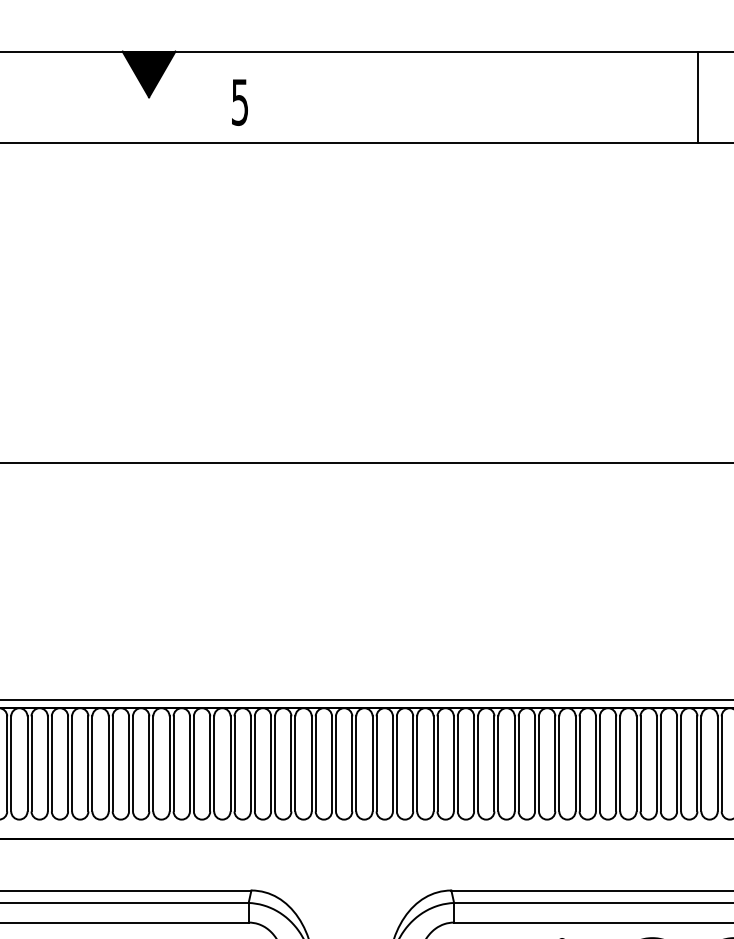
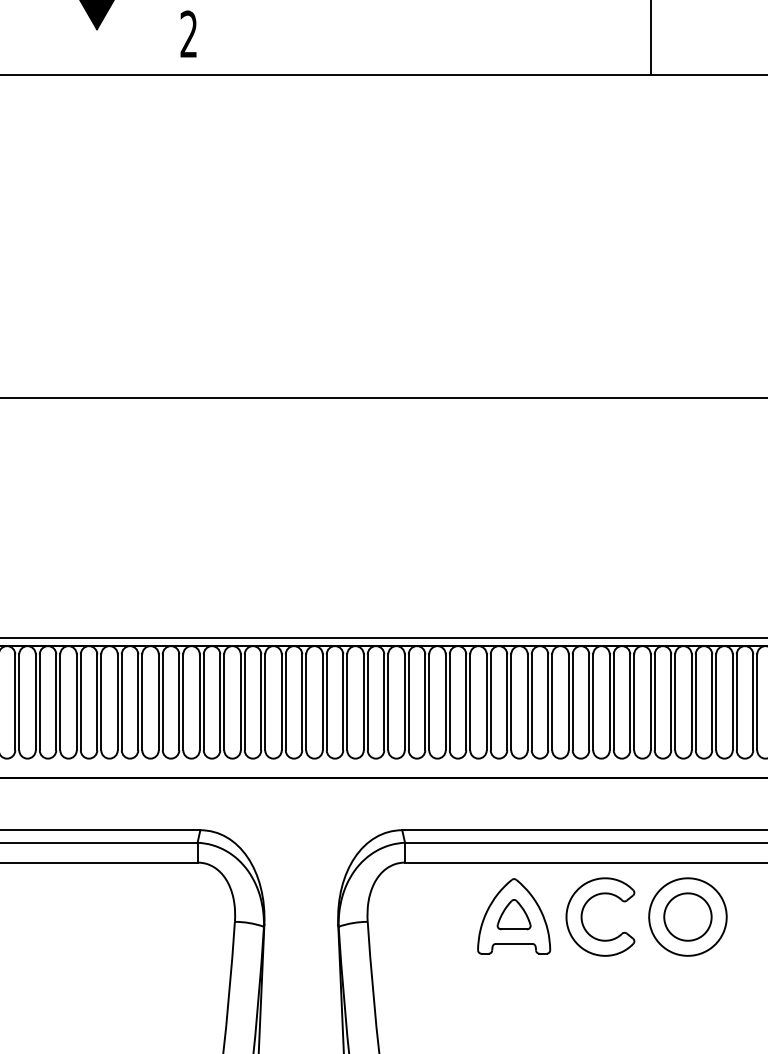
text: (239, 102) -> (188, 34), 5 -> 2

